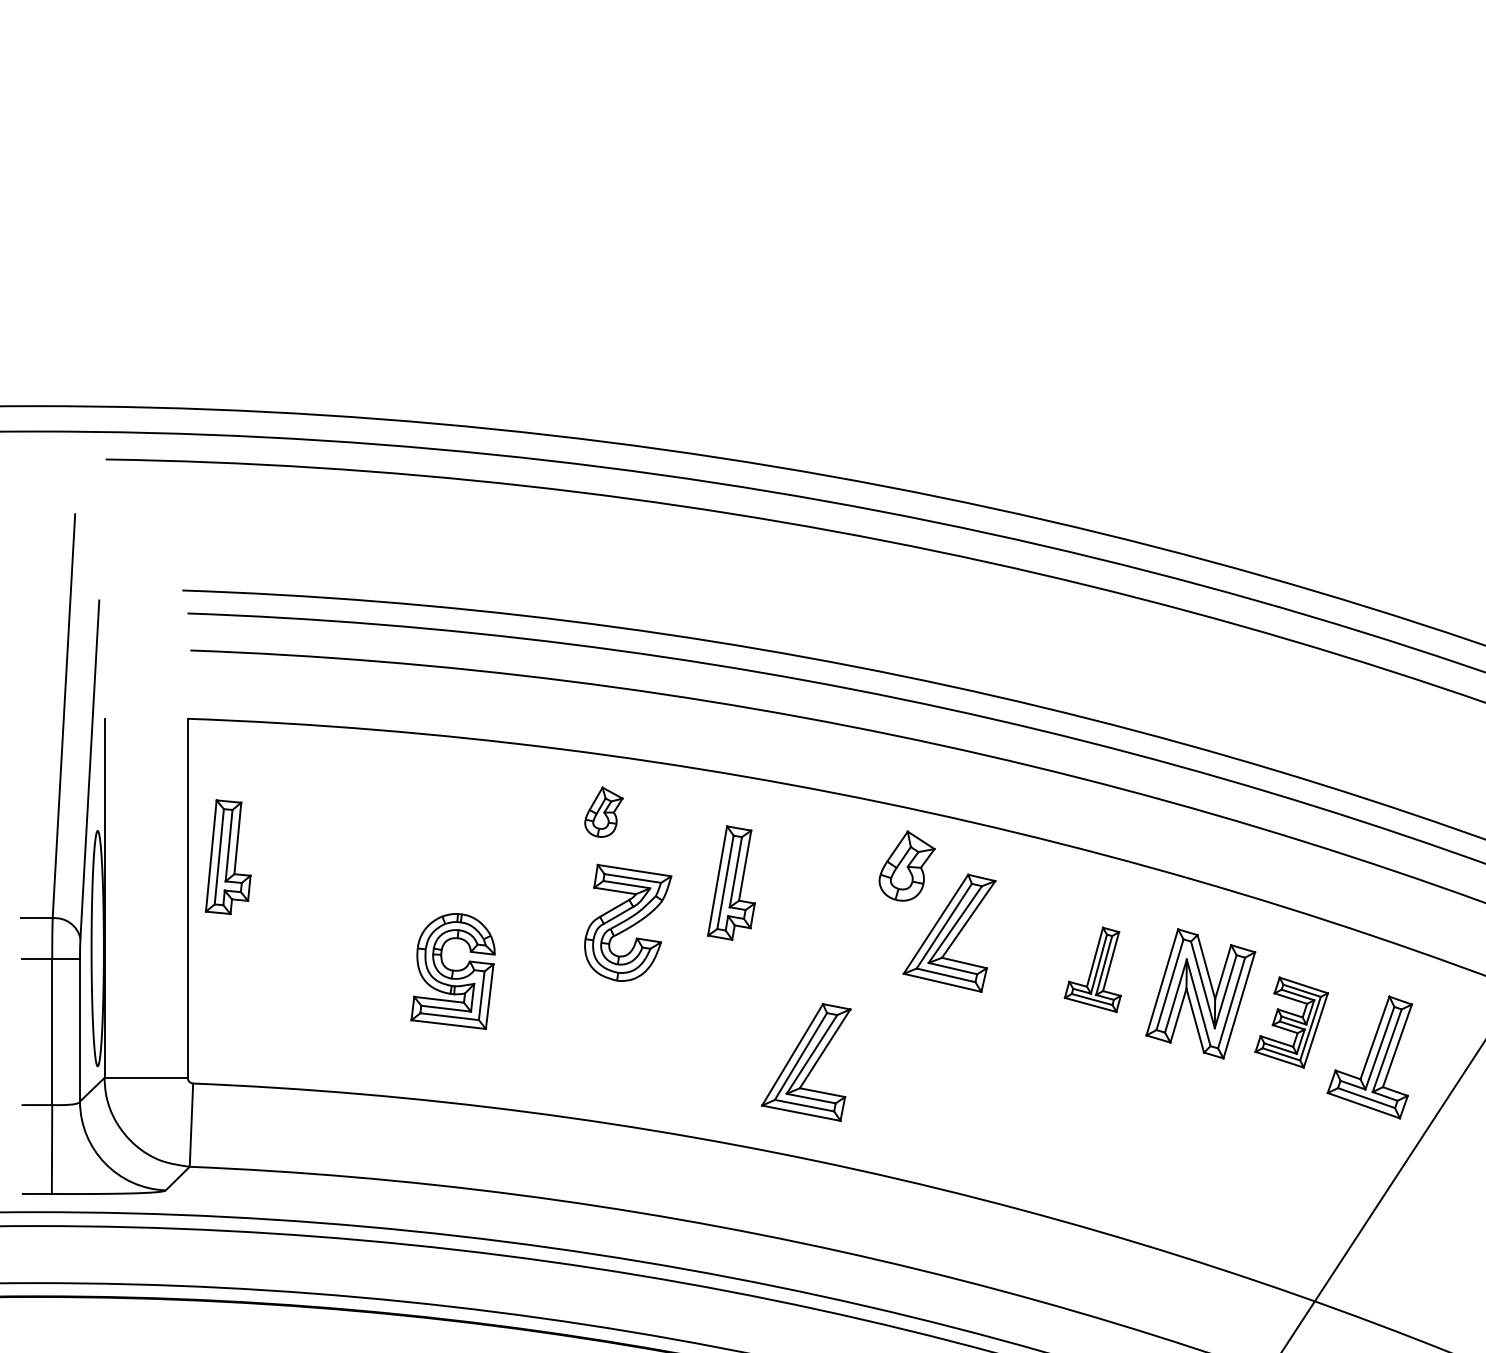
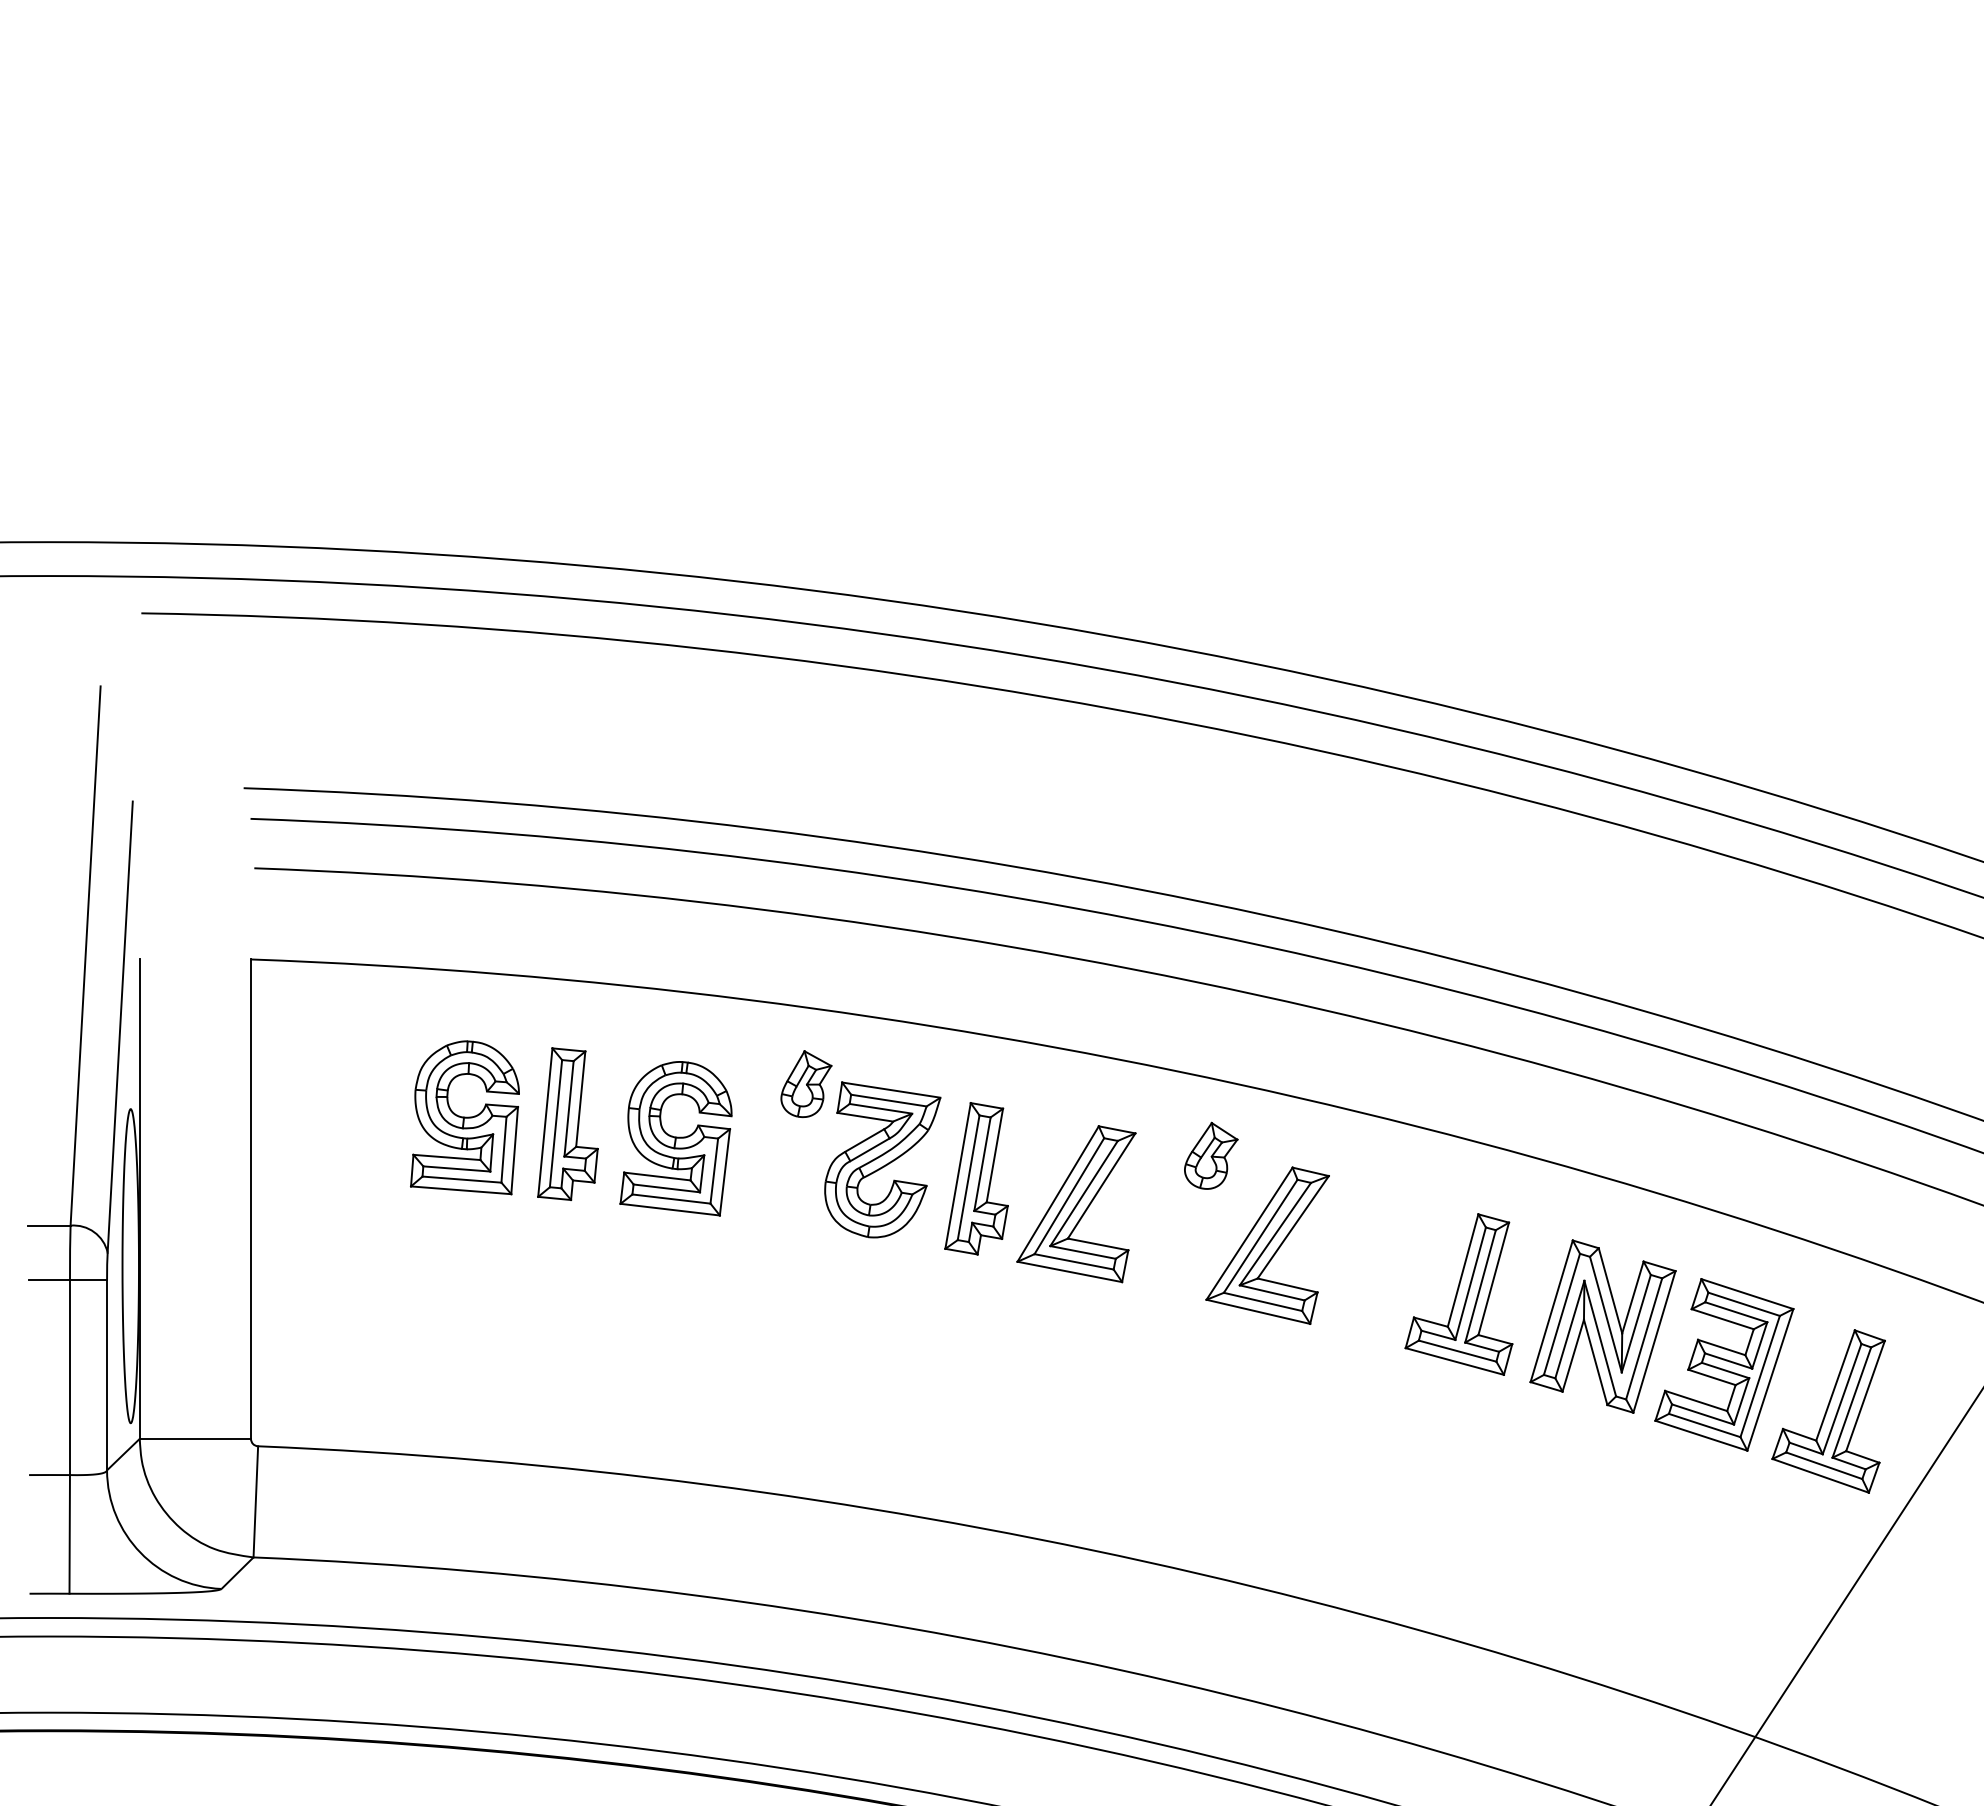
part: (347, 837) -> (464, 1117), added
part: (227, 856) -> (567, 1123), moved
part: (907, 865) -> (1211, 1155), size x0.71
part: (627, 922) -> (882, 1159), moved
part: (1092, 969) -> (1458, 1294), size x1.43
part: (452, 971) -> (675, 1138), moved
part: (1291, 1022) -> (1724, 1364), size x1.43
part: (806, 1062) -> (1076, 1204), moved

